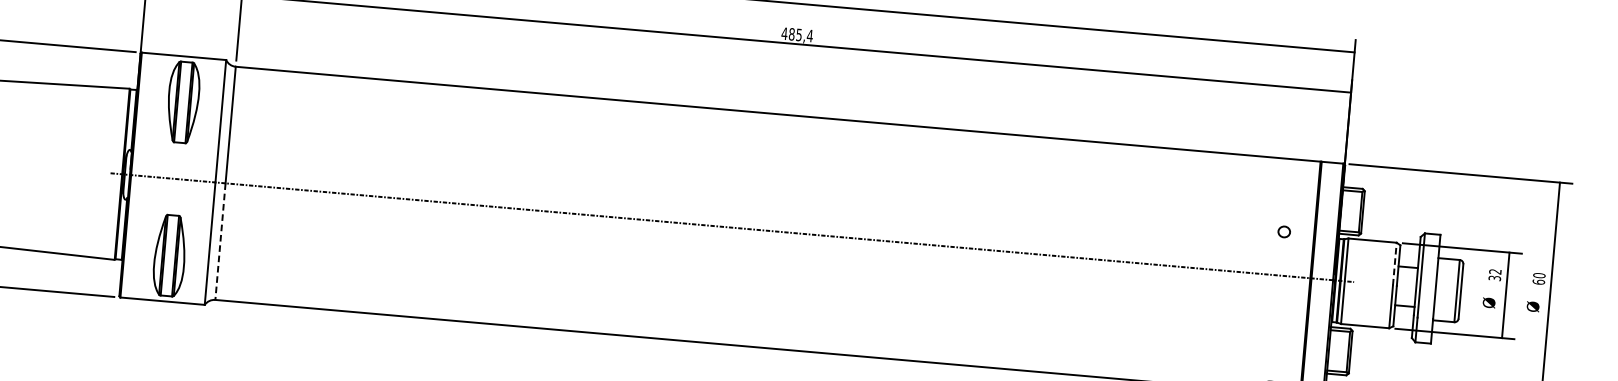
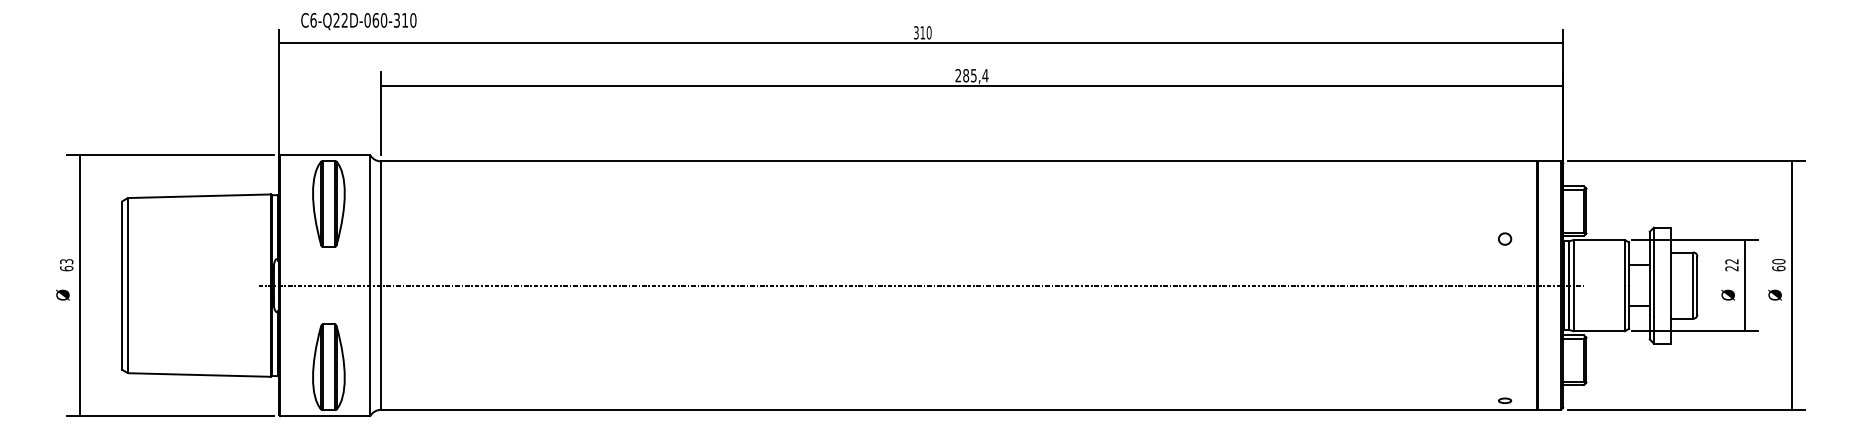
text: (784, 33) -> (958, 75), 485,4 -> 285,4
line: (220, 242) -> (381, 348), dashed -> solid
line: (1394, 263) -> (1624, 262), dashed -> solid
text: (1494, 278) -> (1731, 268), 32 -> 22

